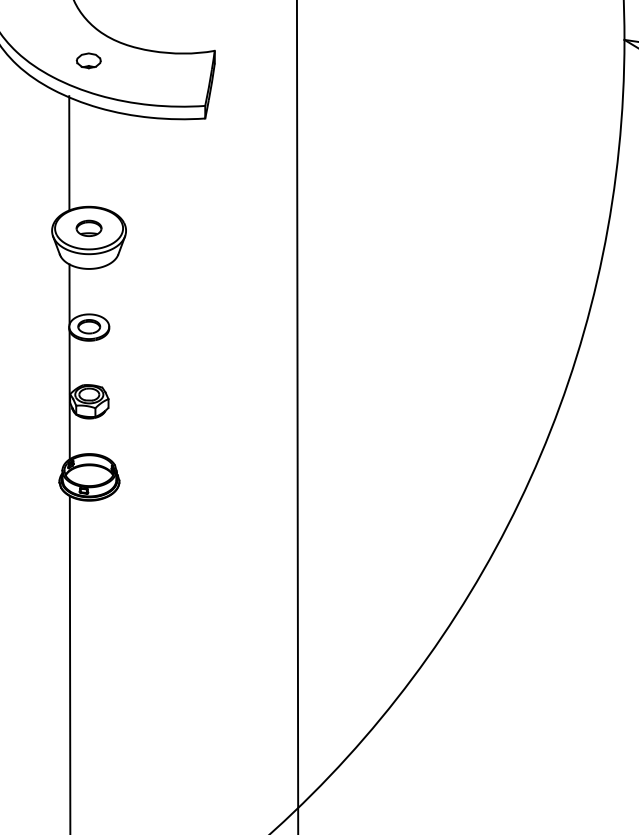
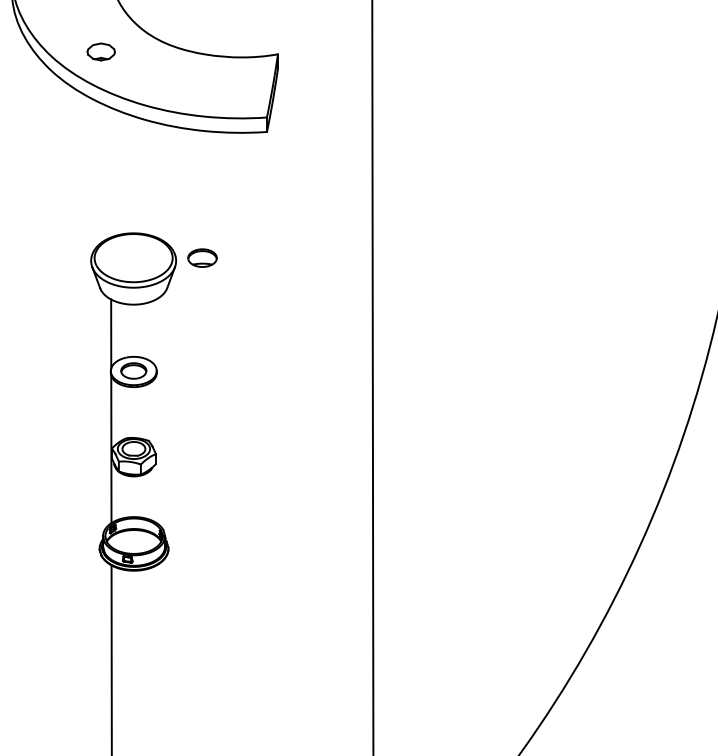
part: (88, 60) -> (100, 51), moved
line: (69, 153) -> (111, 172), removed
part: (88, 227) -> (201, 257), moved

